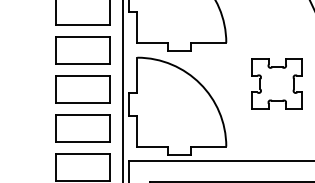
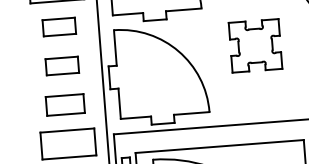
part: (82, 50) -> (58, 27), size x0.6
part: (82, 89) -> (61, 66), size x0.6
part: (82, 128) -> (64, 105), size x0.7

